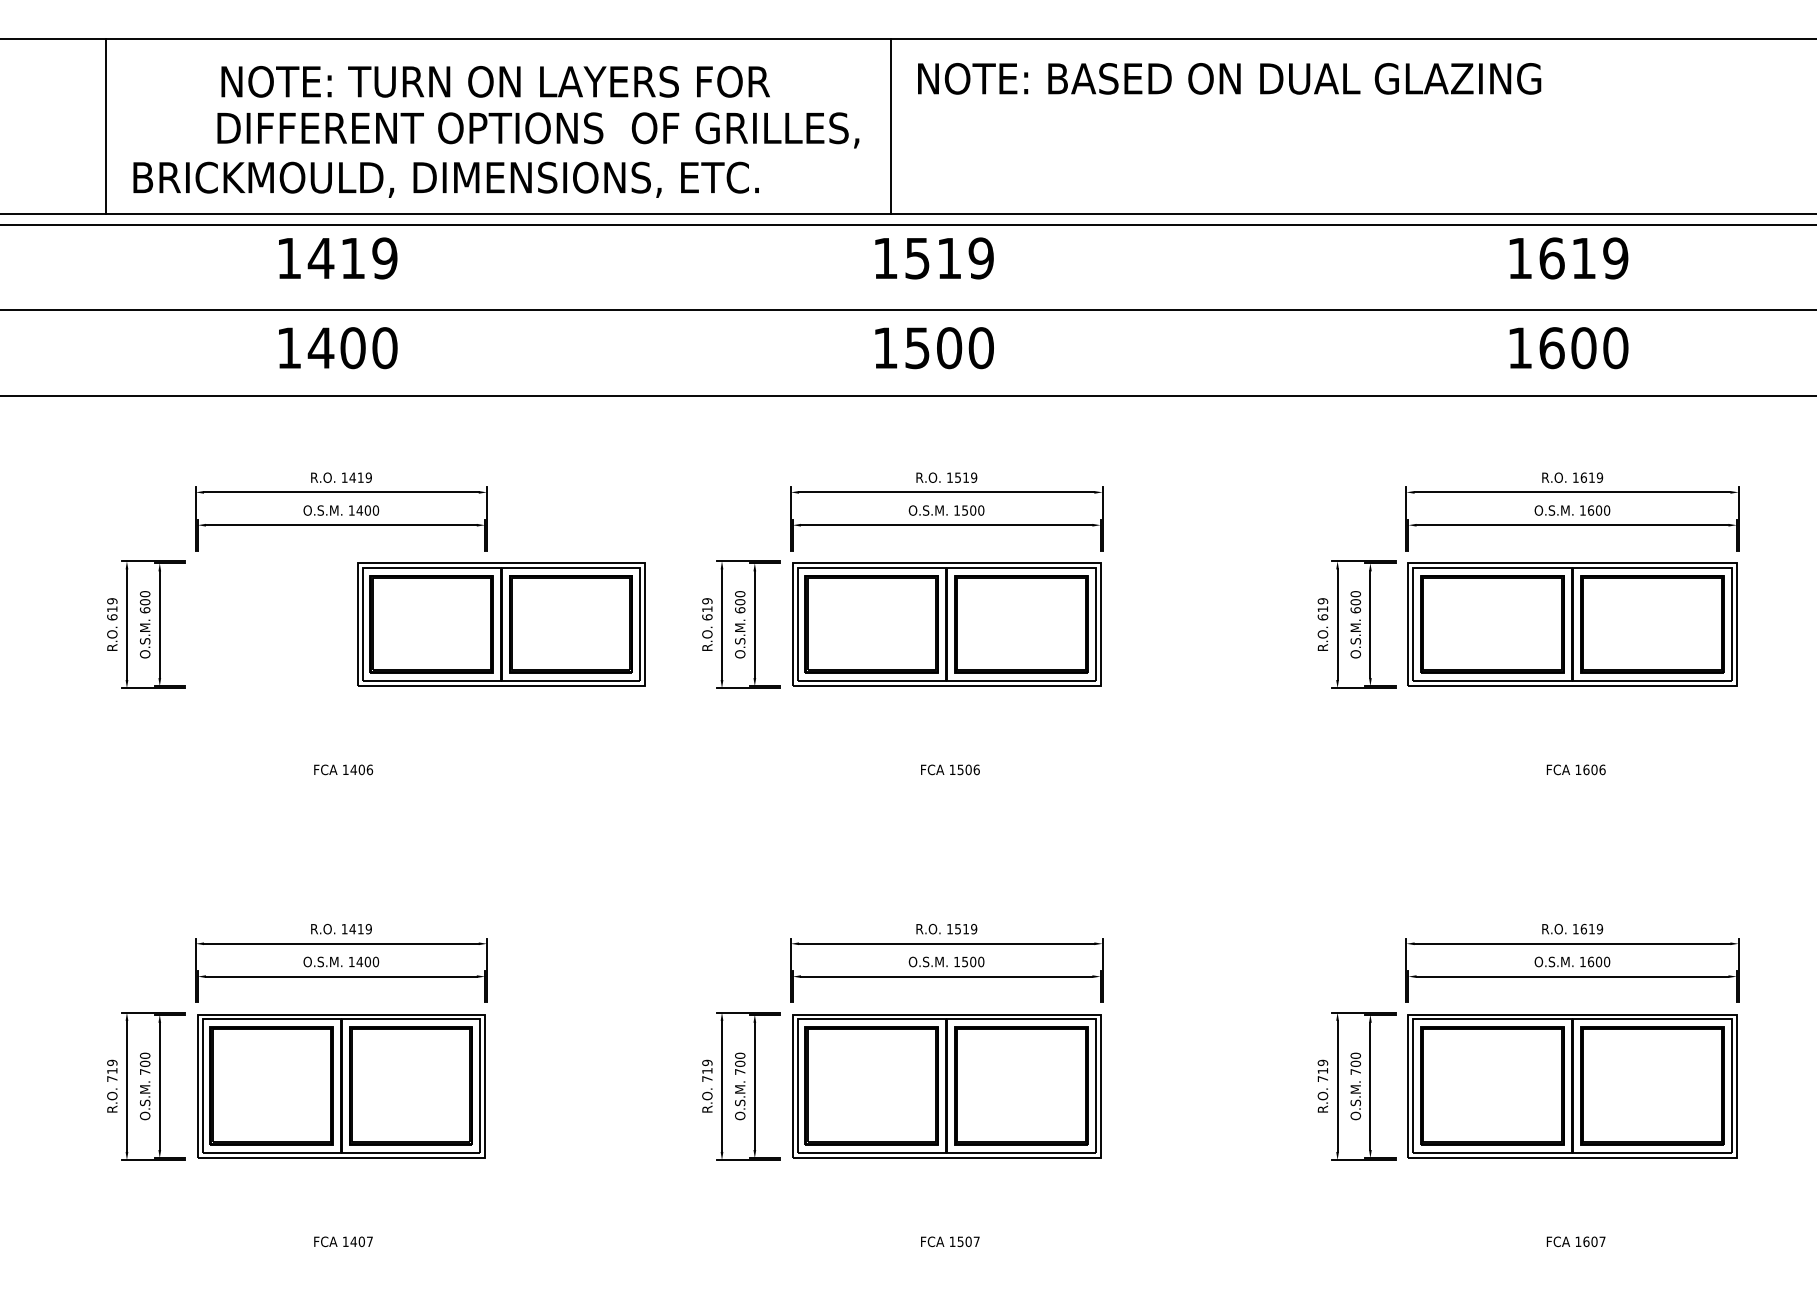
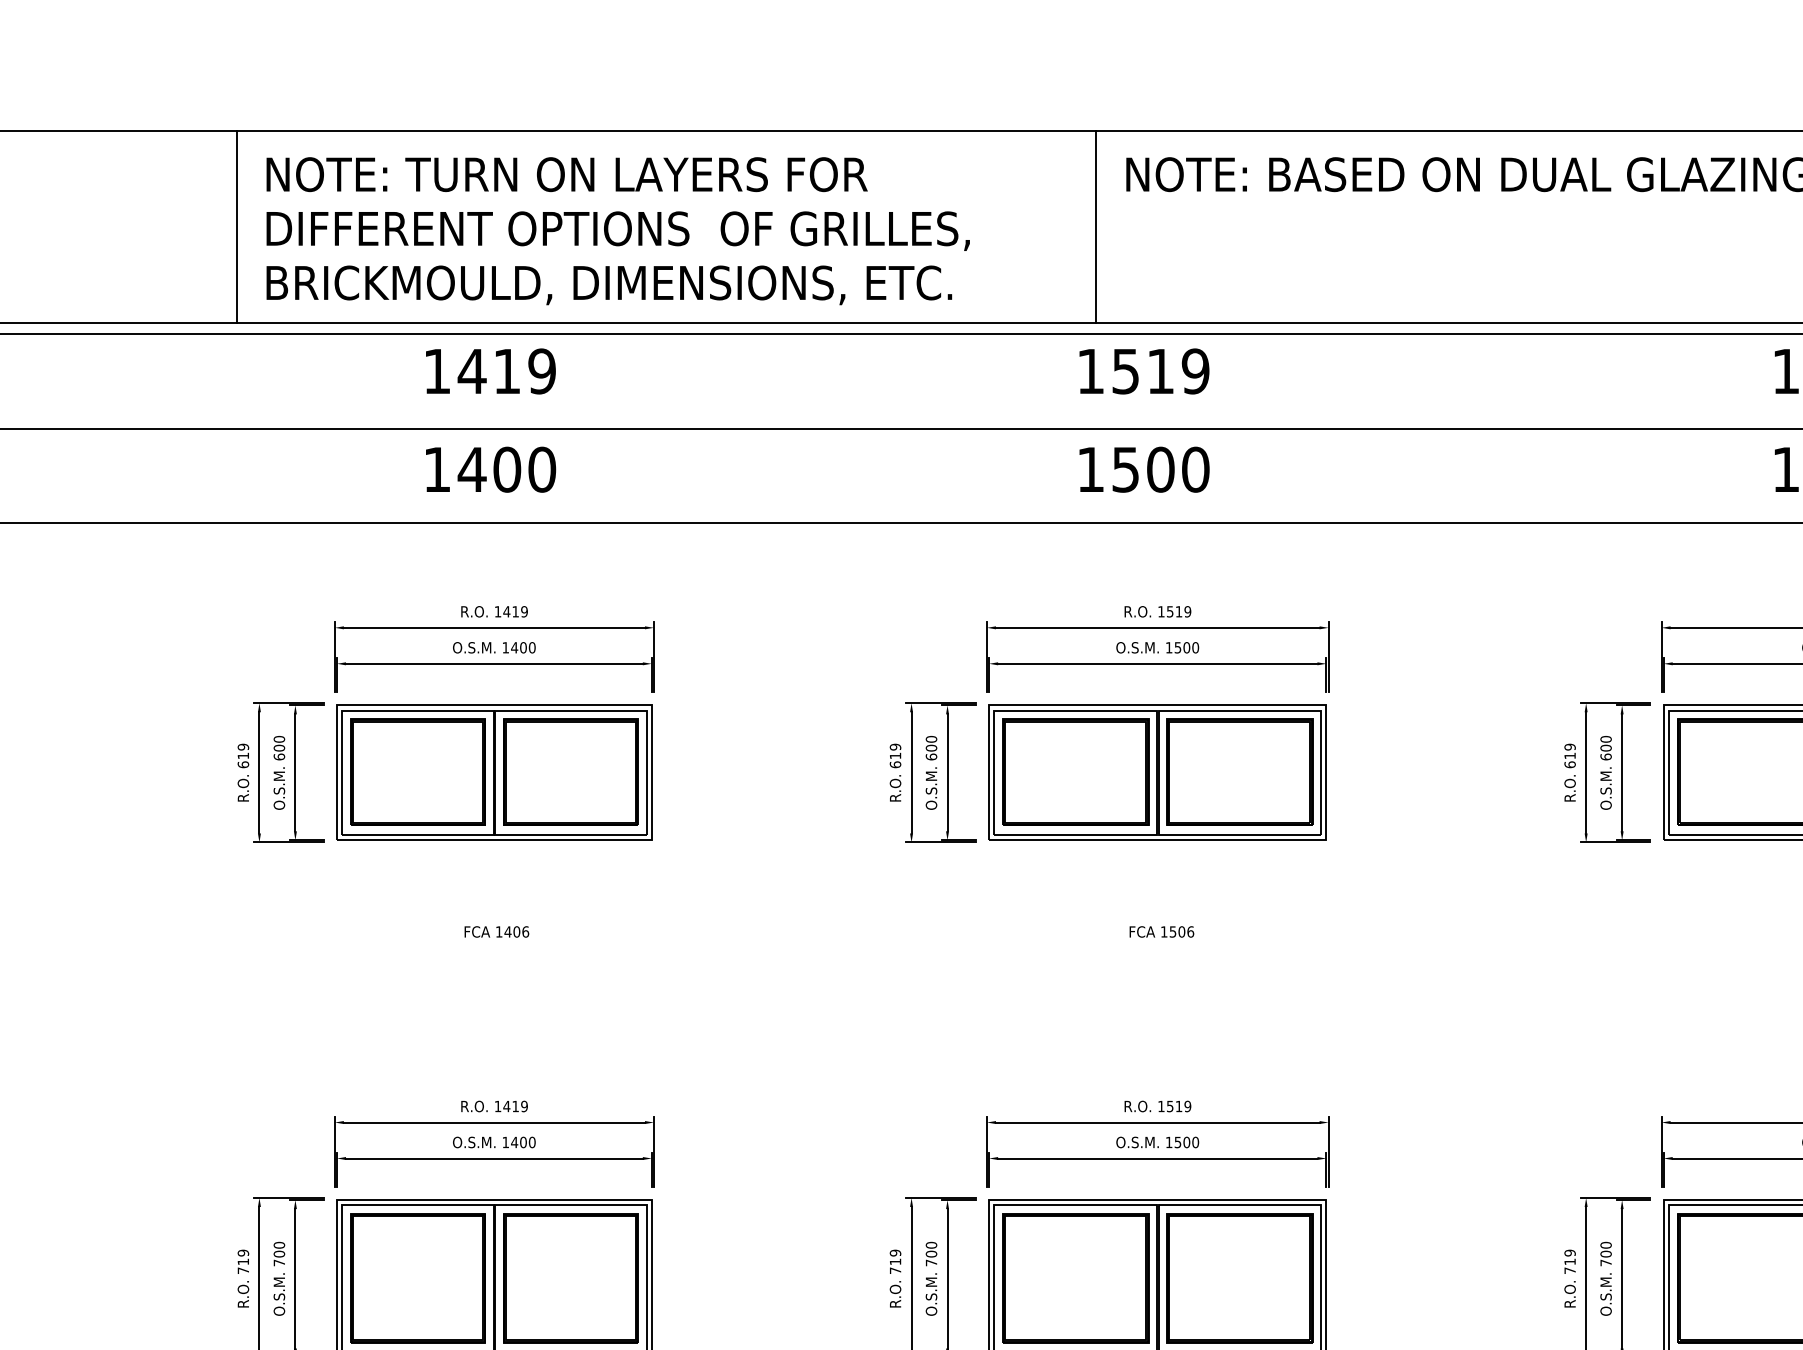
text: (495, 81) -> (566, 174), moved
text: (538, 130) -> (618, 231), moved
part: (501, 624) -> (494, 772), moved

